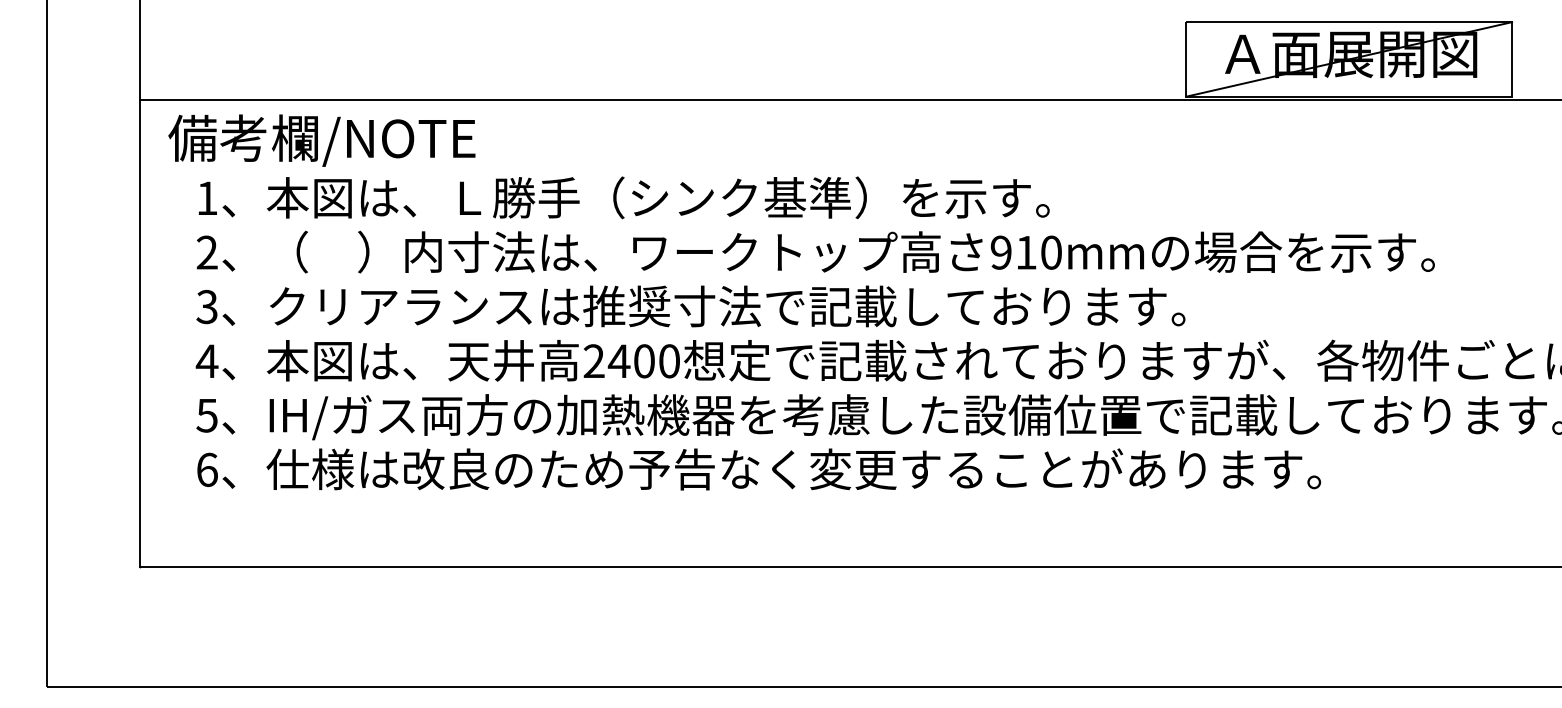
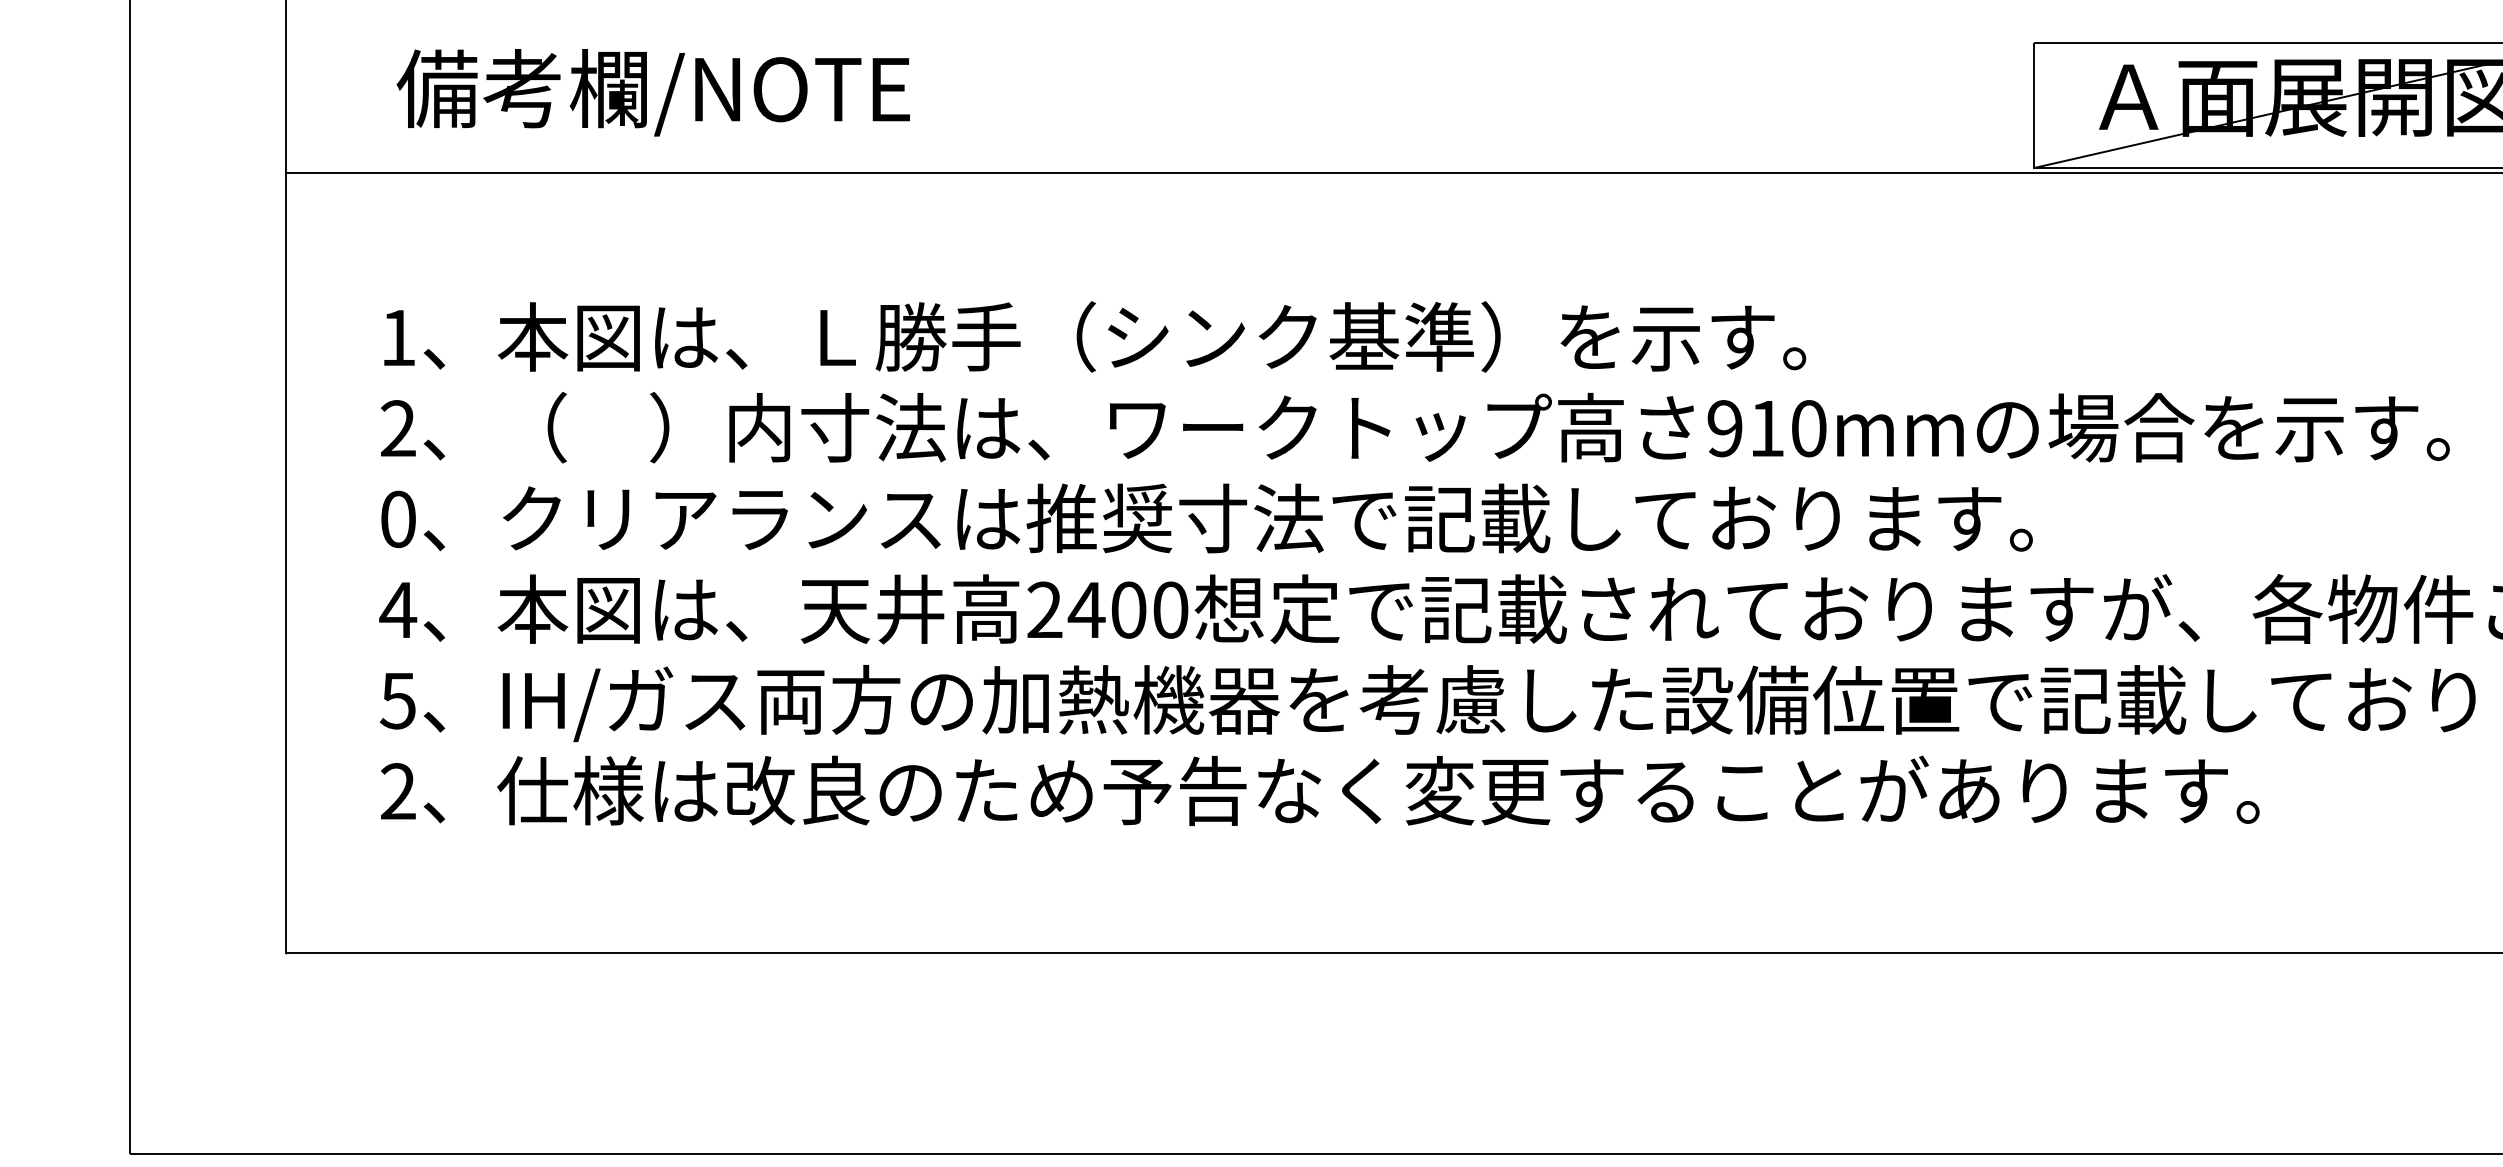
text: (321, 140) -> (652, 92), moved
text: (206, 307) -> (397, 520), 3 -> 0
text: (206, 469) -> (397, 790), 6 -> 2

